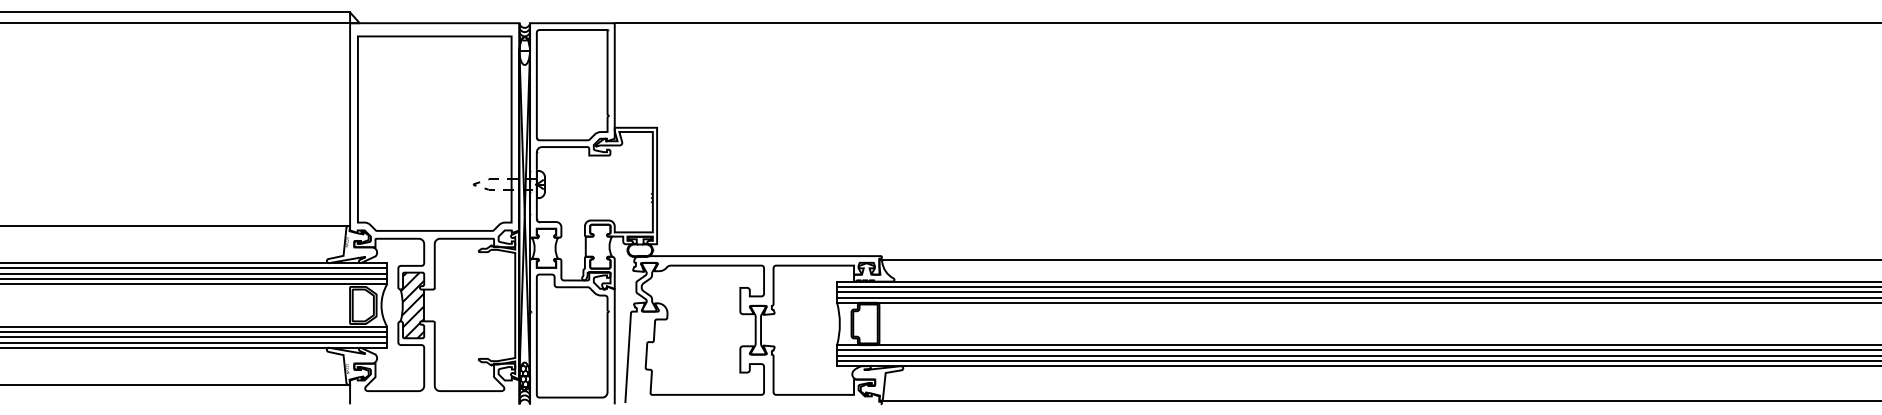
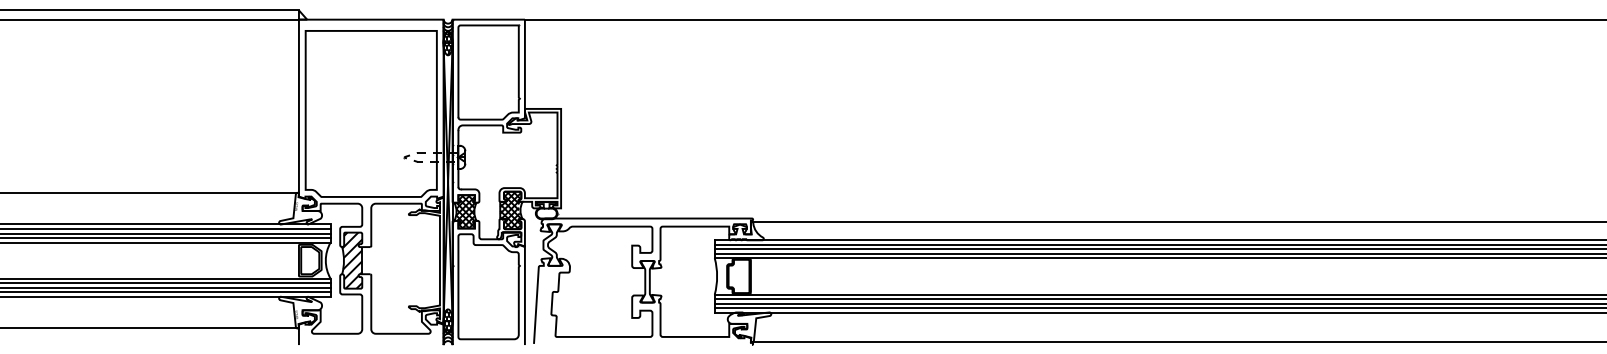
hatch: (524, 50) -> (447, 42), added
hatch: (598, 246) -> (511, 210), added
hatch: (545, 247) -> (465, 211), added

